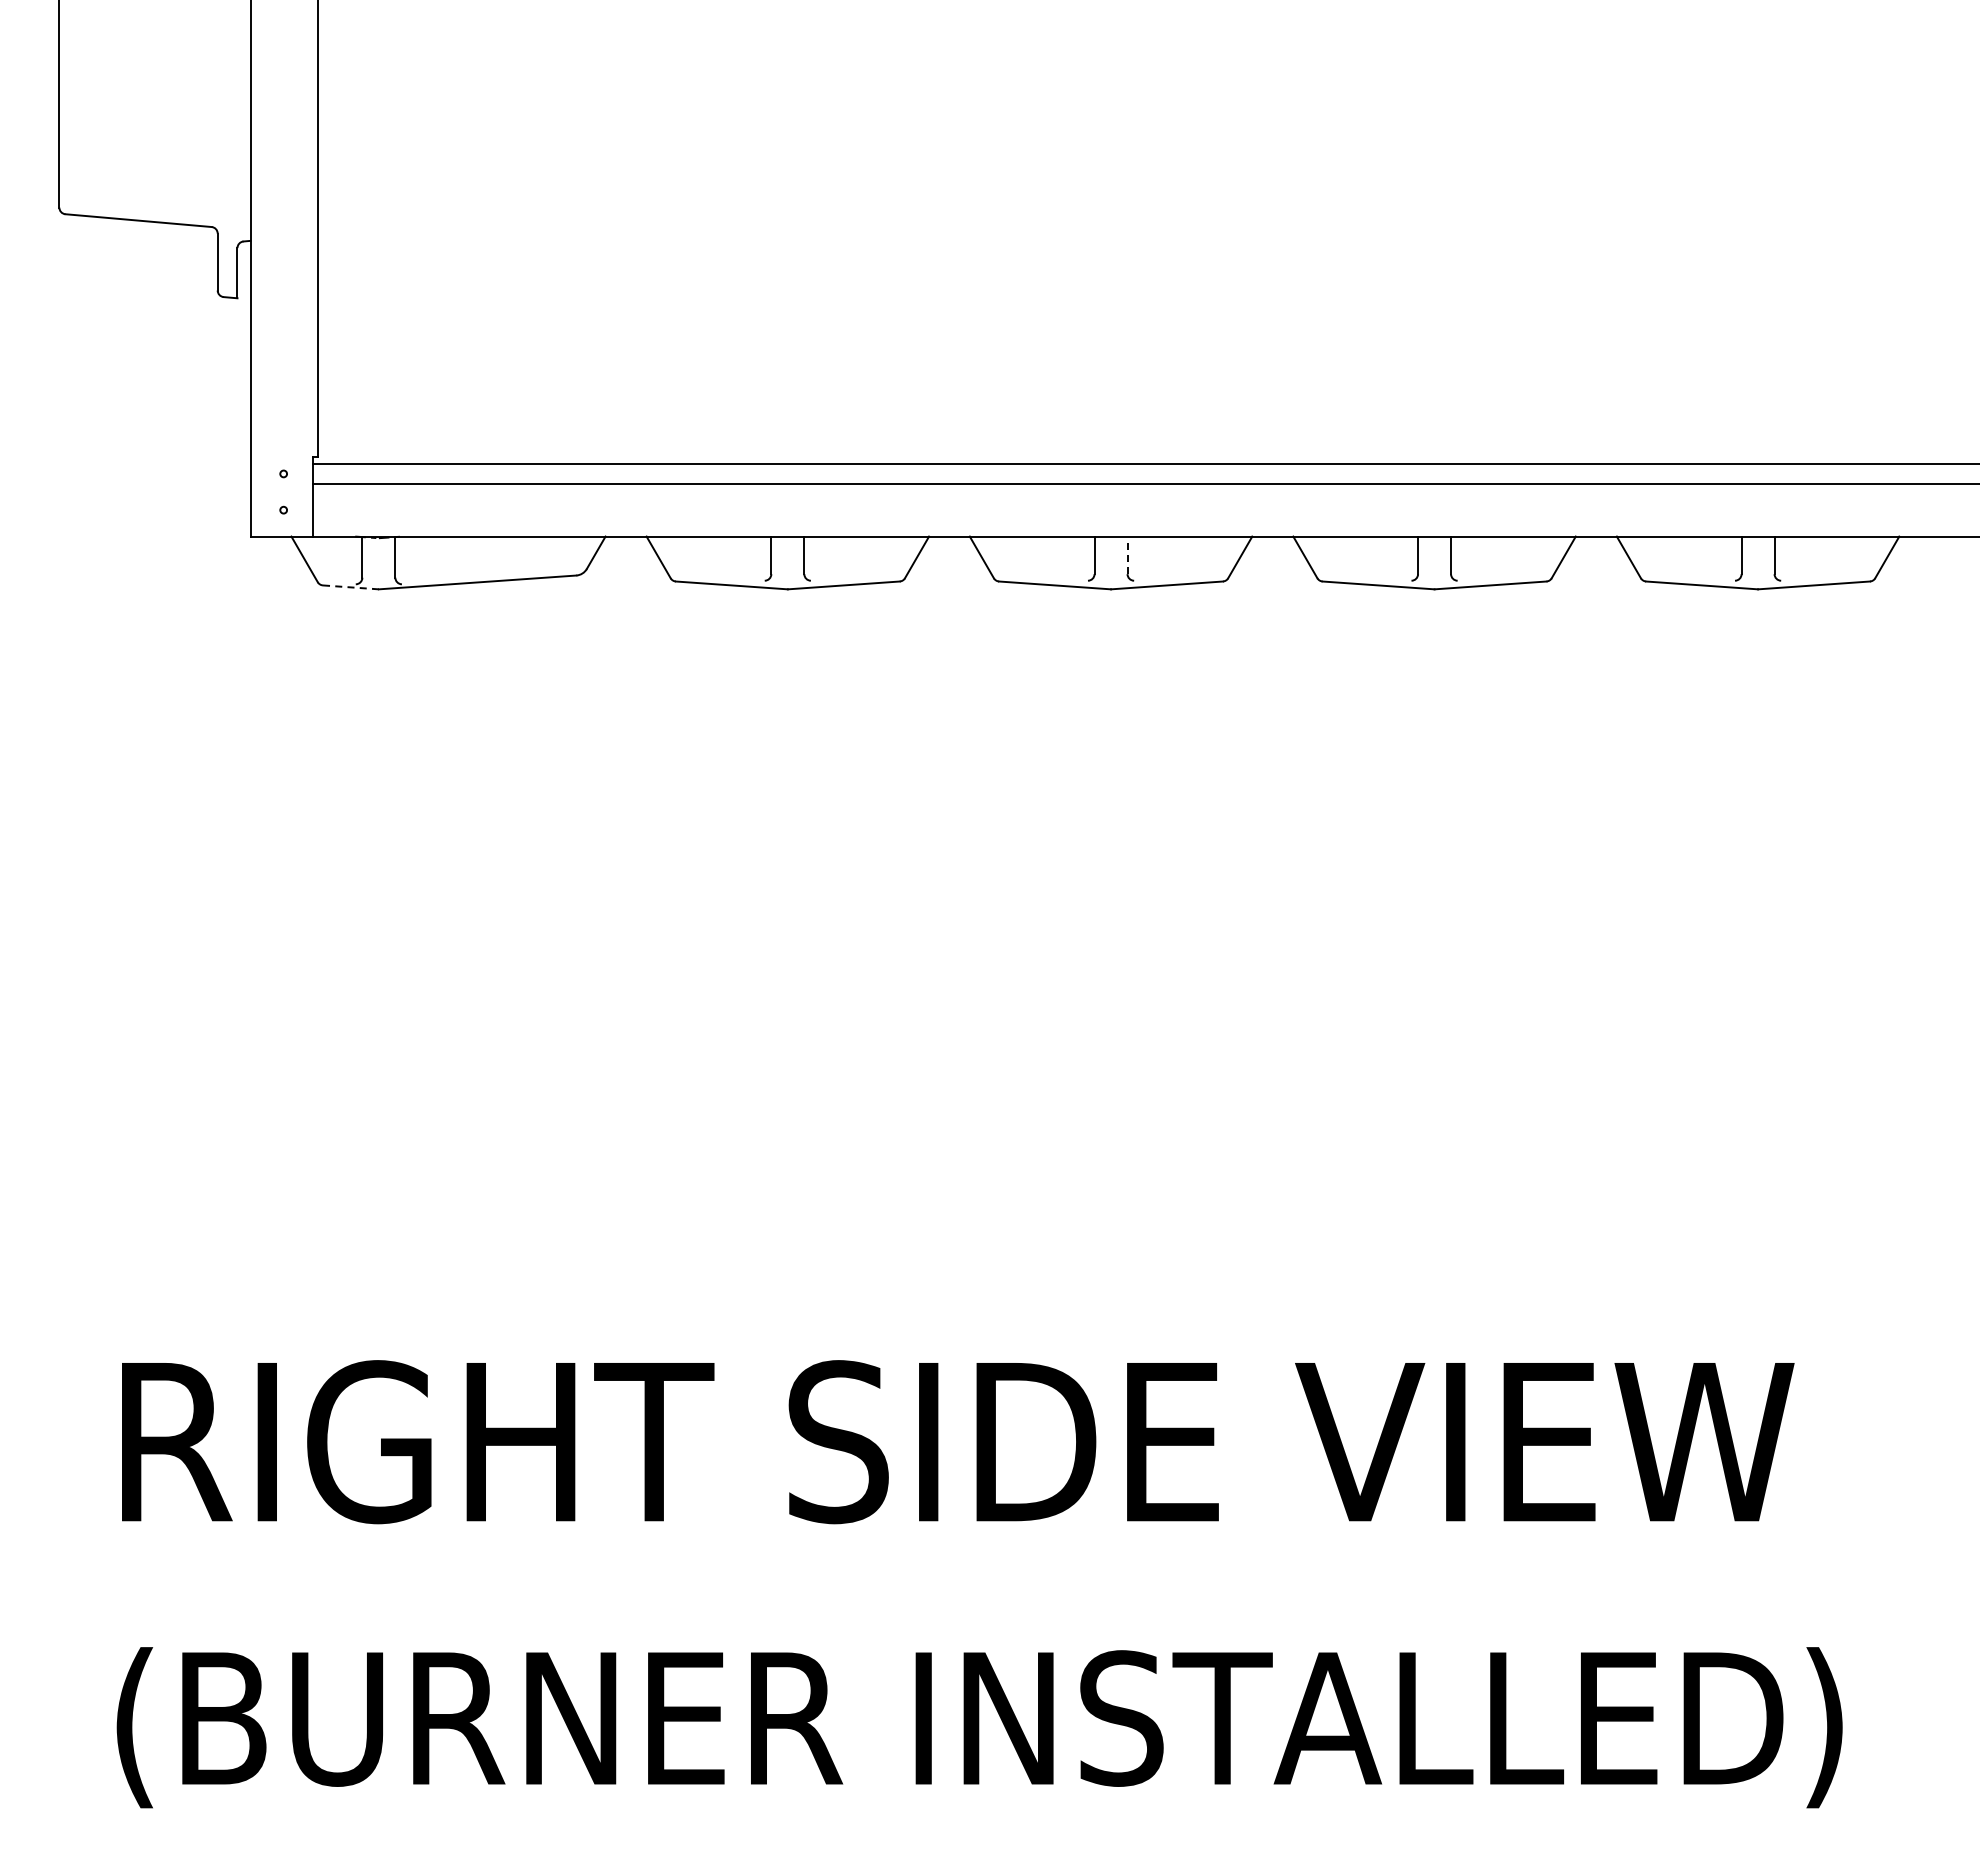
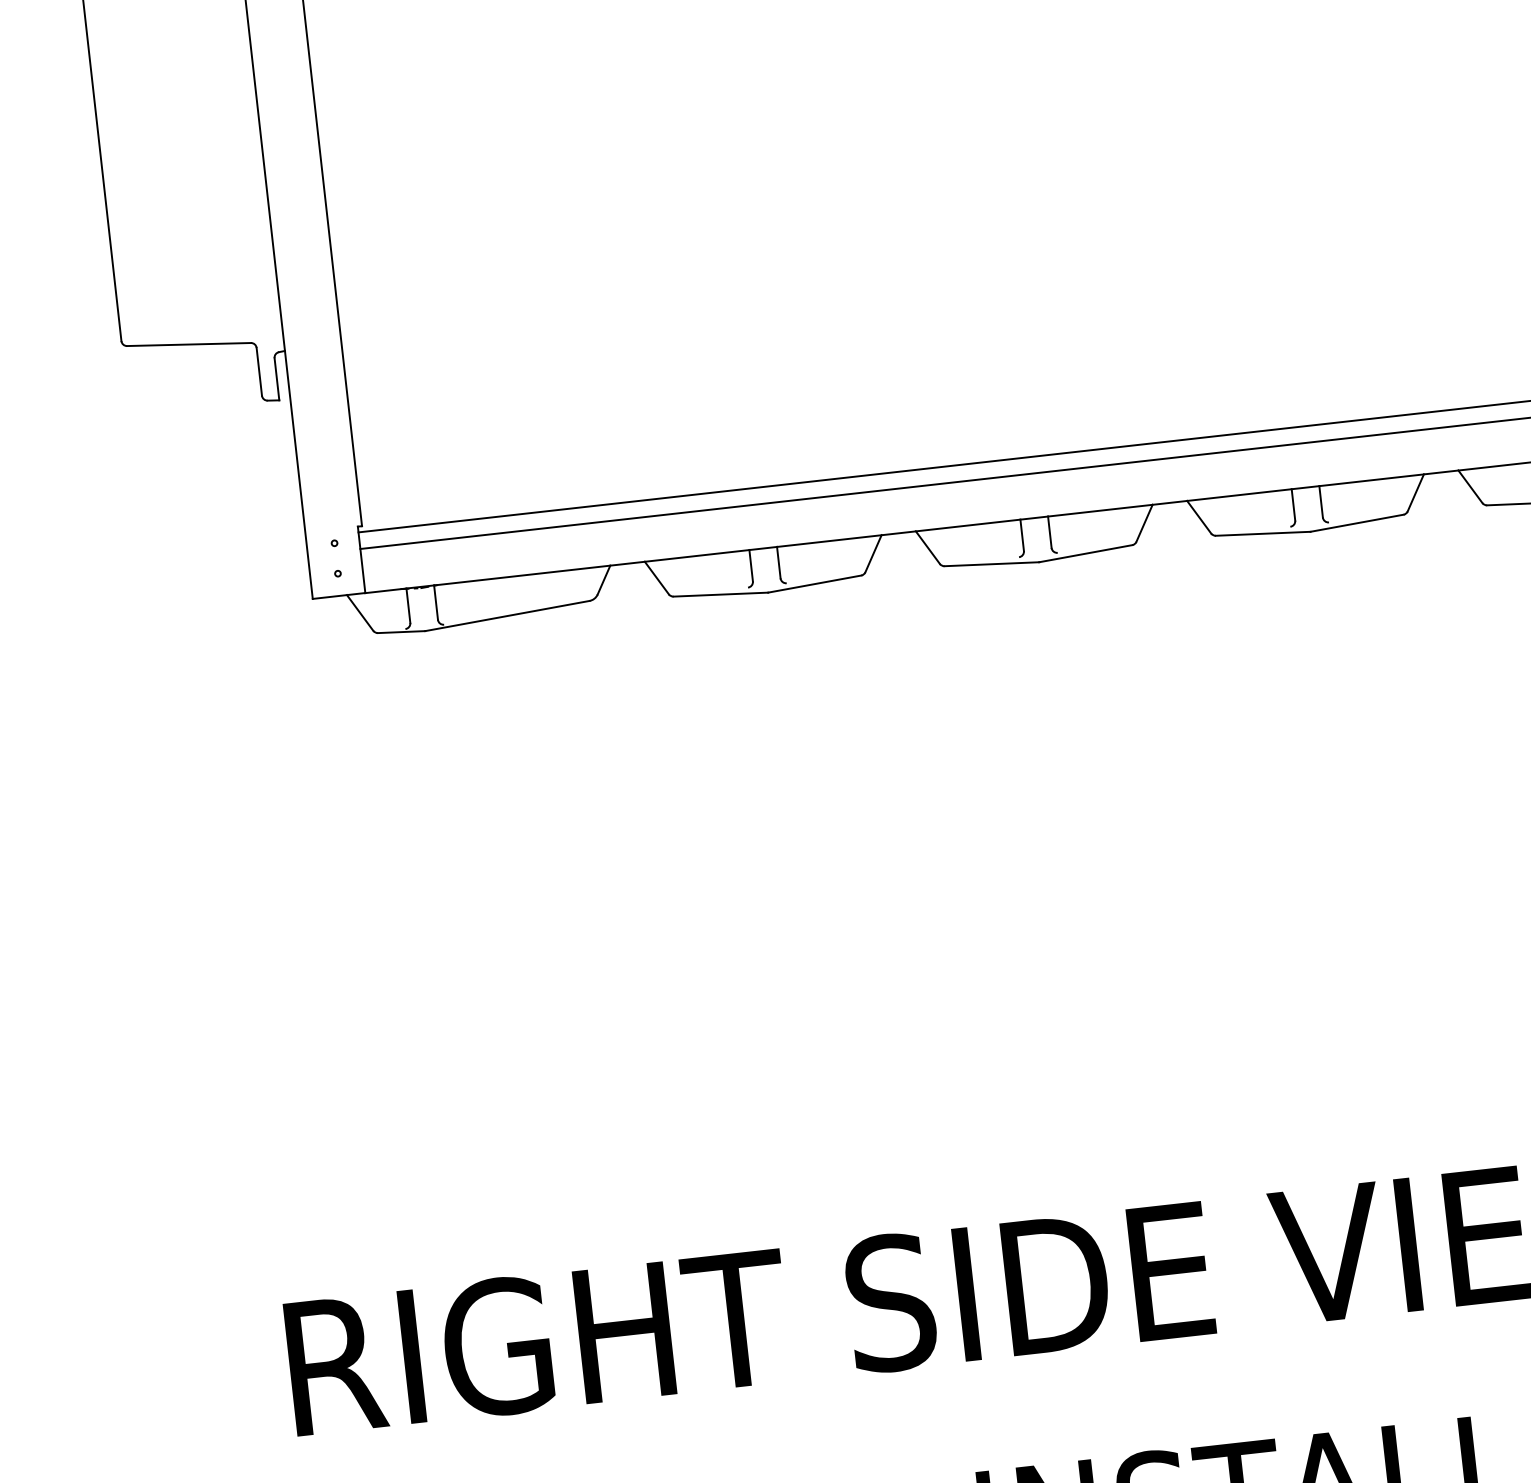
line: (1127, 555) -> (1049, 532), dashed -> solid
line: (351, 587) -> (402, 632), dashed -> solid

